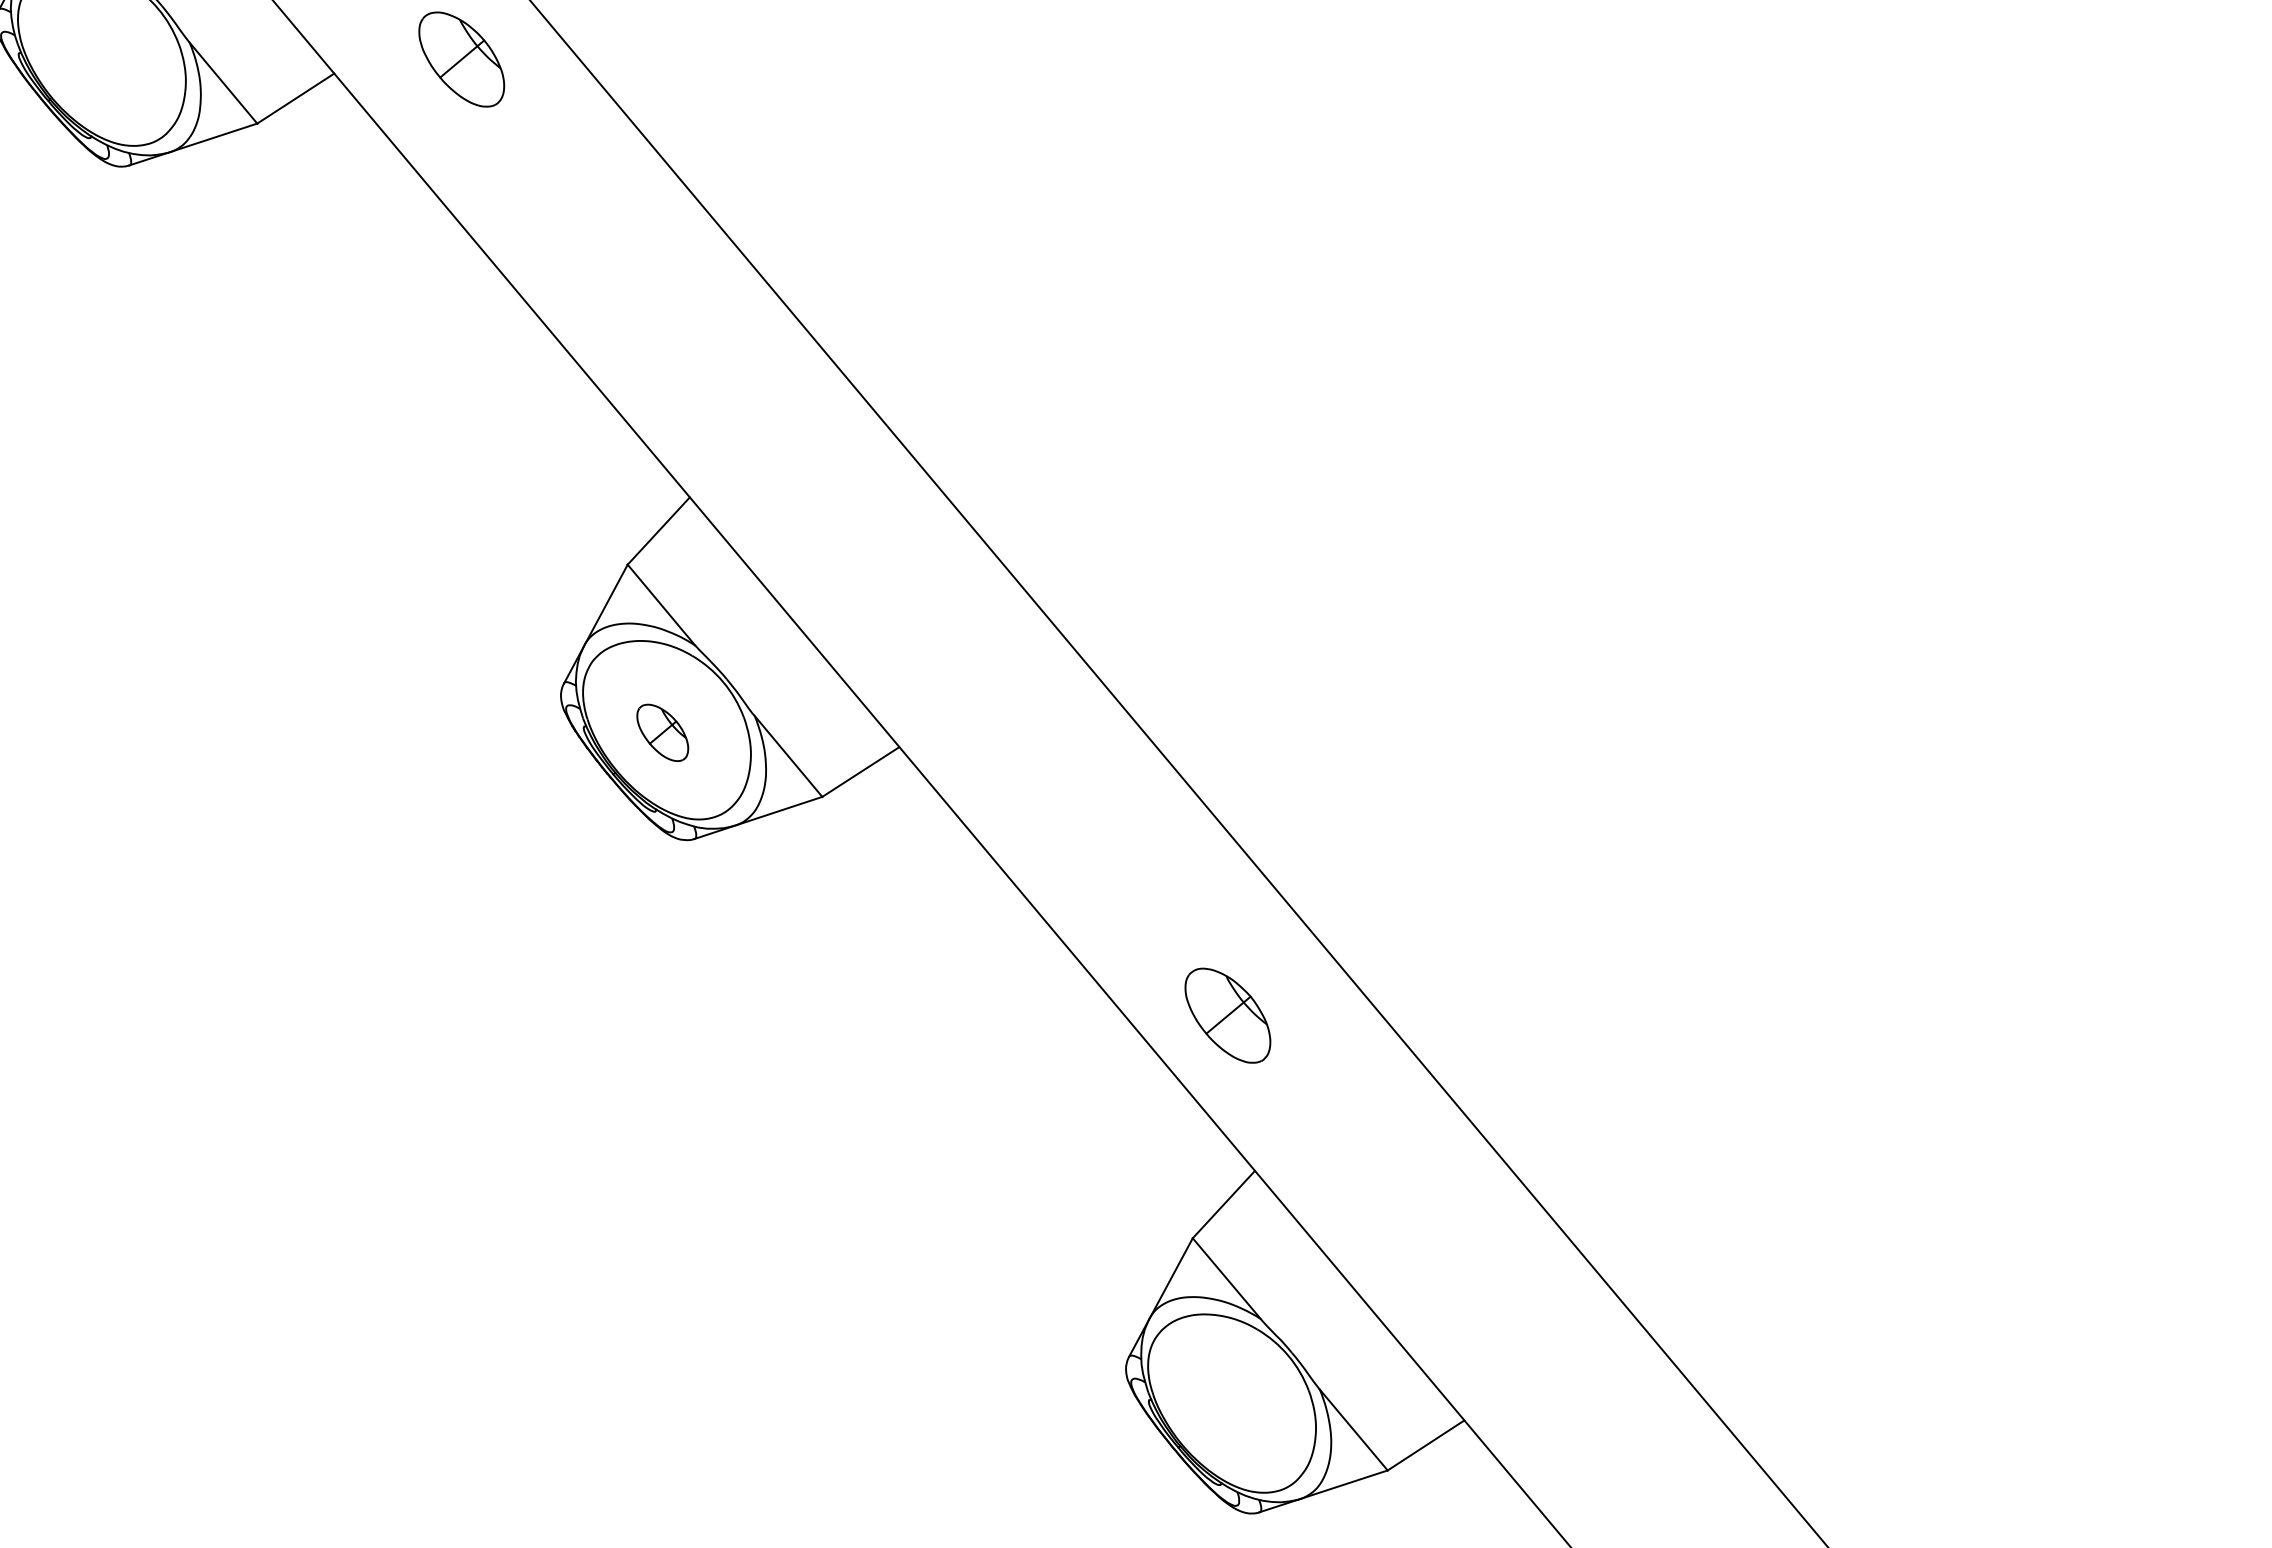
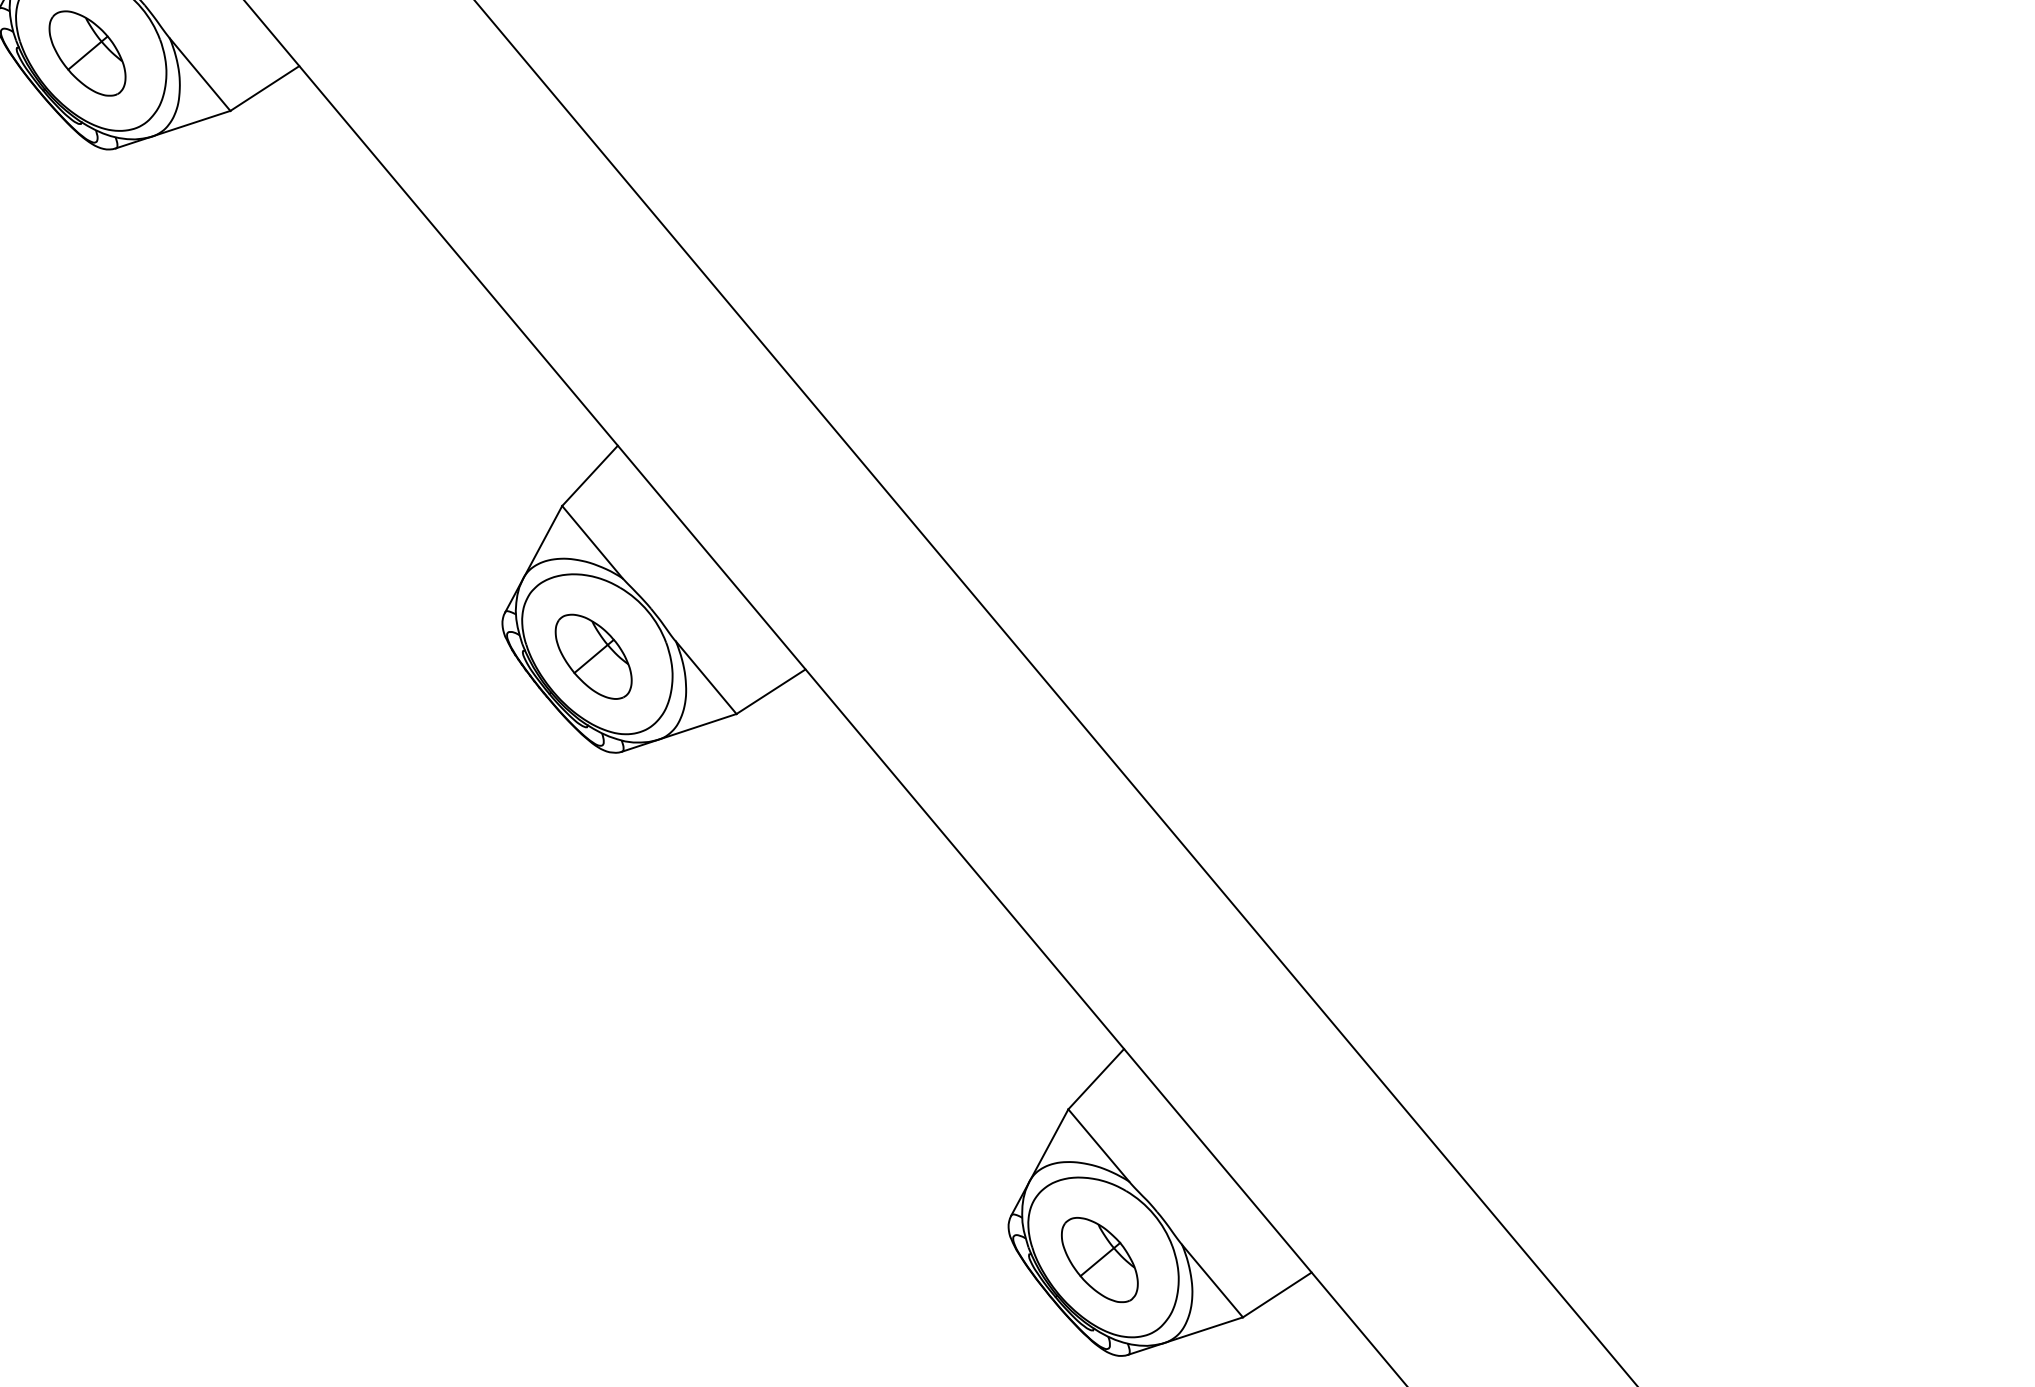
part: (461, 59) -> (87, 53), moved
part: (662, 732) -> (593, 656), size x1.67
part: (1227, 1016) -> (1099, 1260), moved

